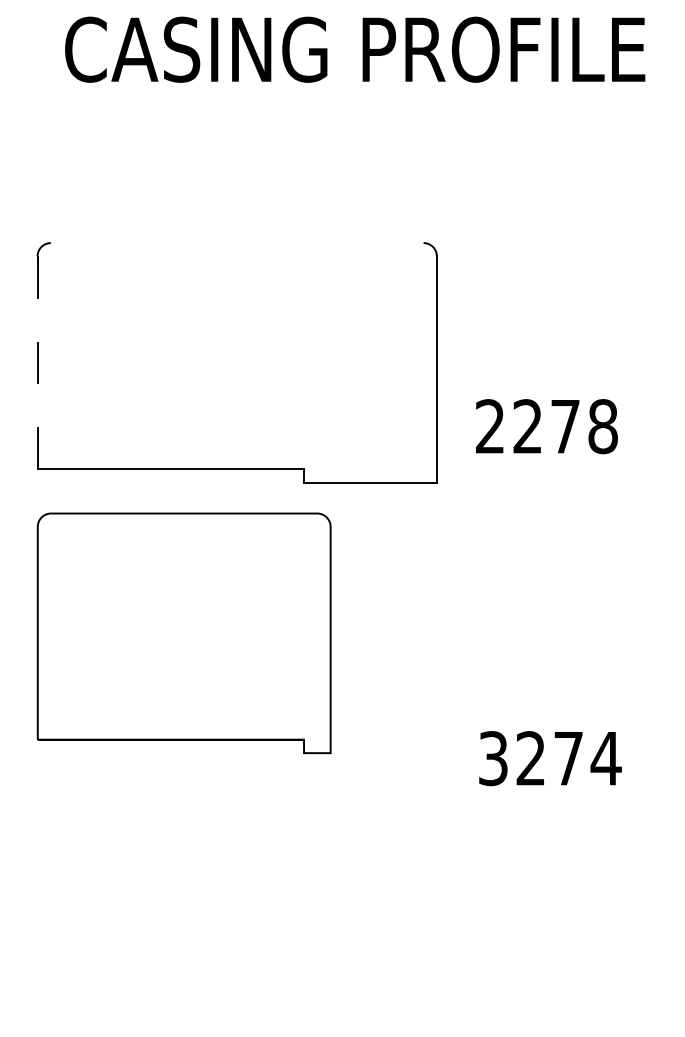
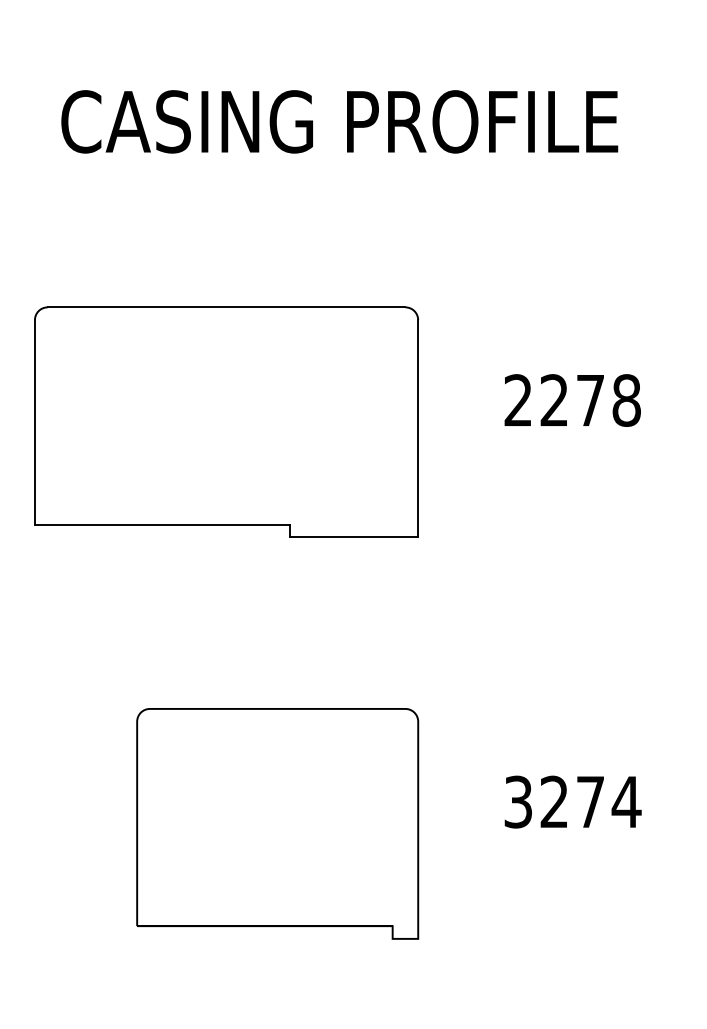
line: (237, 243) -> (226, 307), added
line: (37, 363) -> (34, 422), dashed -> solid
text: (546, 426) -> (572, 400), moved
curve: (184, 739) -> (277, 925), moved
text: (549, 757) -> (572, 801), moved

